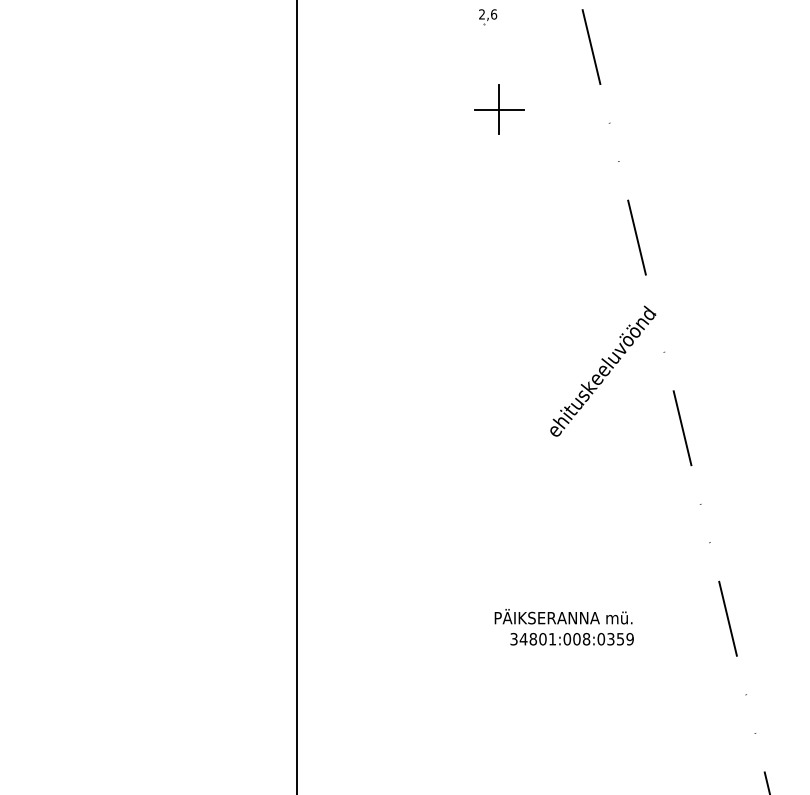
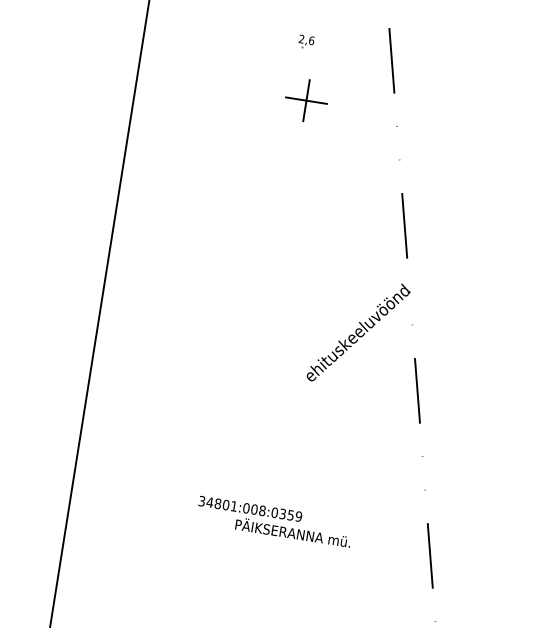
part: (488, 17) -> (306, 42), moved
text: (571, 639) -> (249, 509), moved

